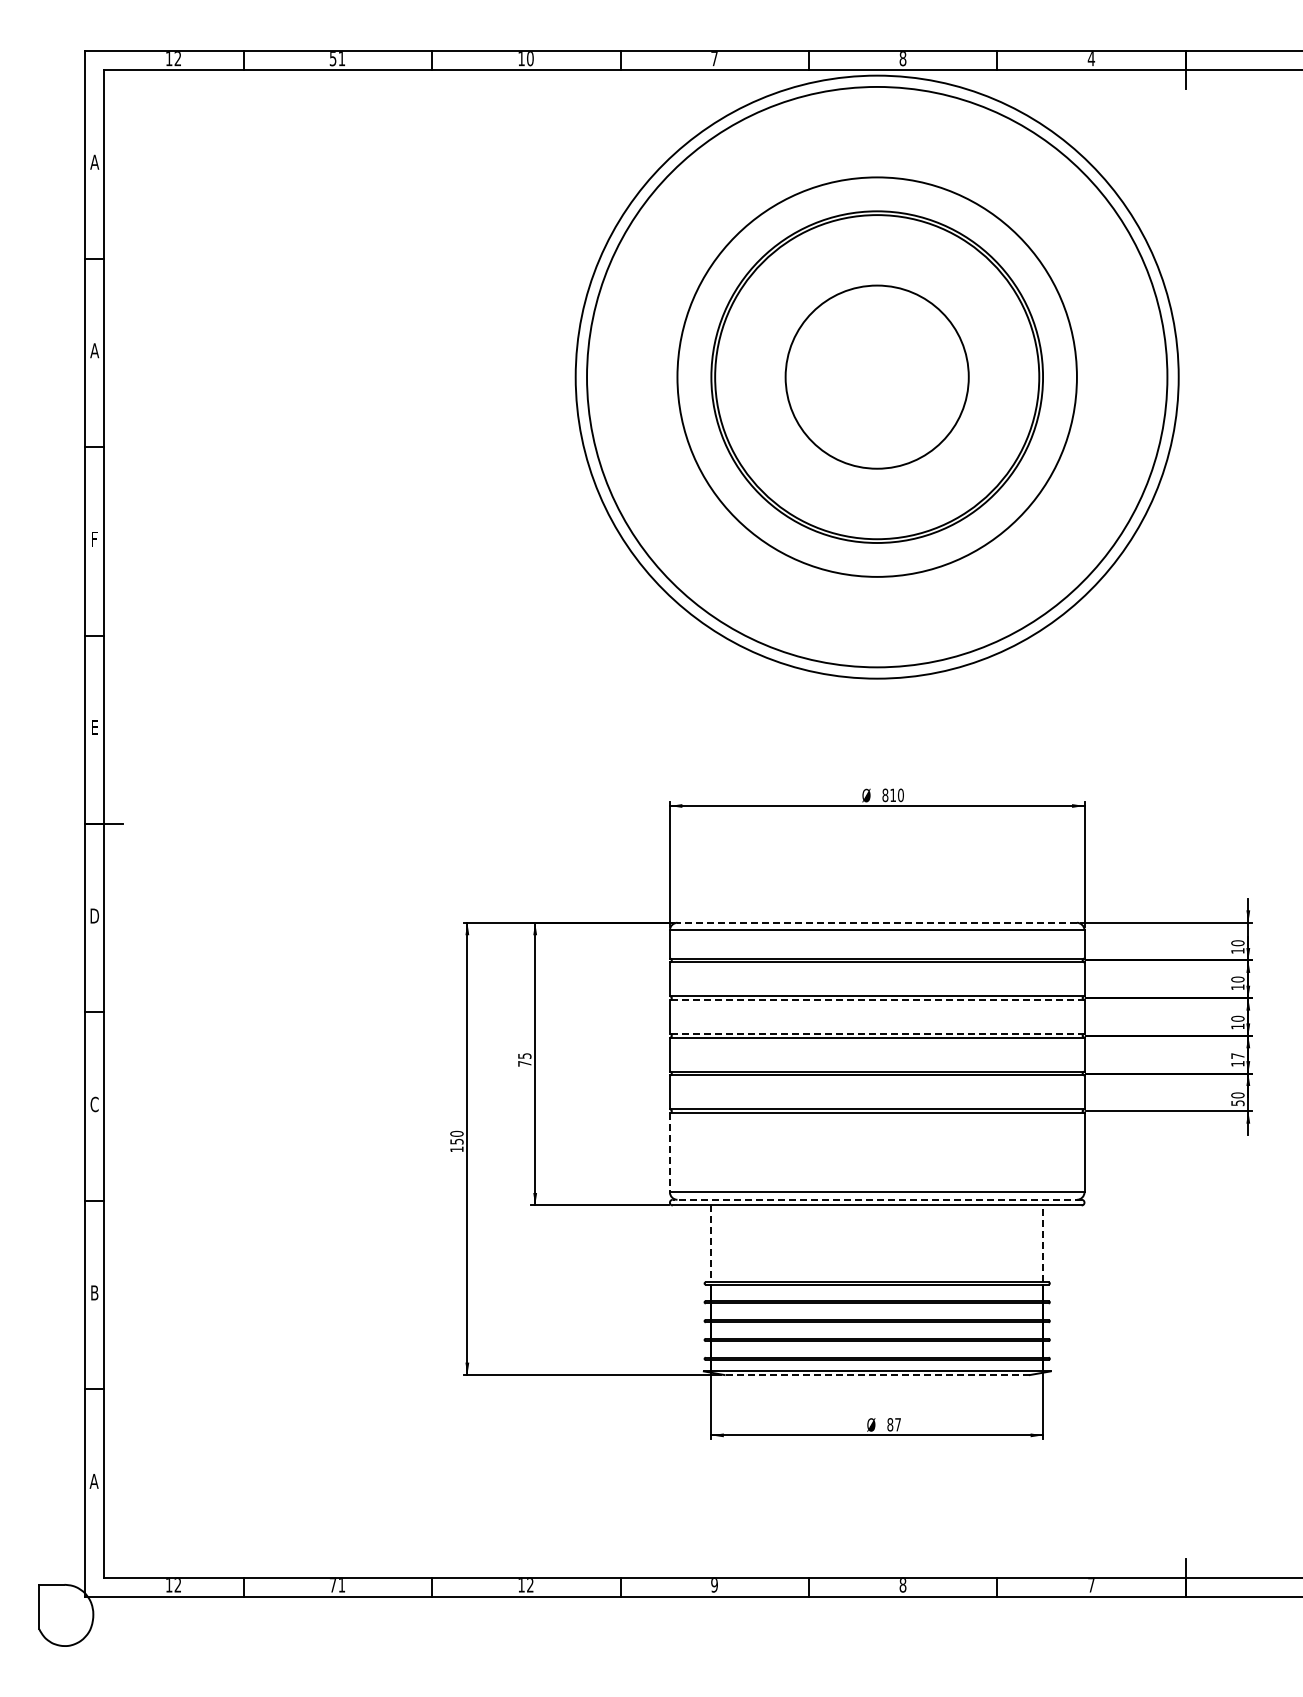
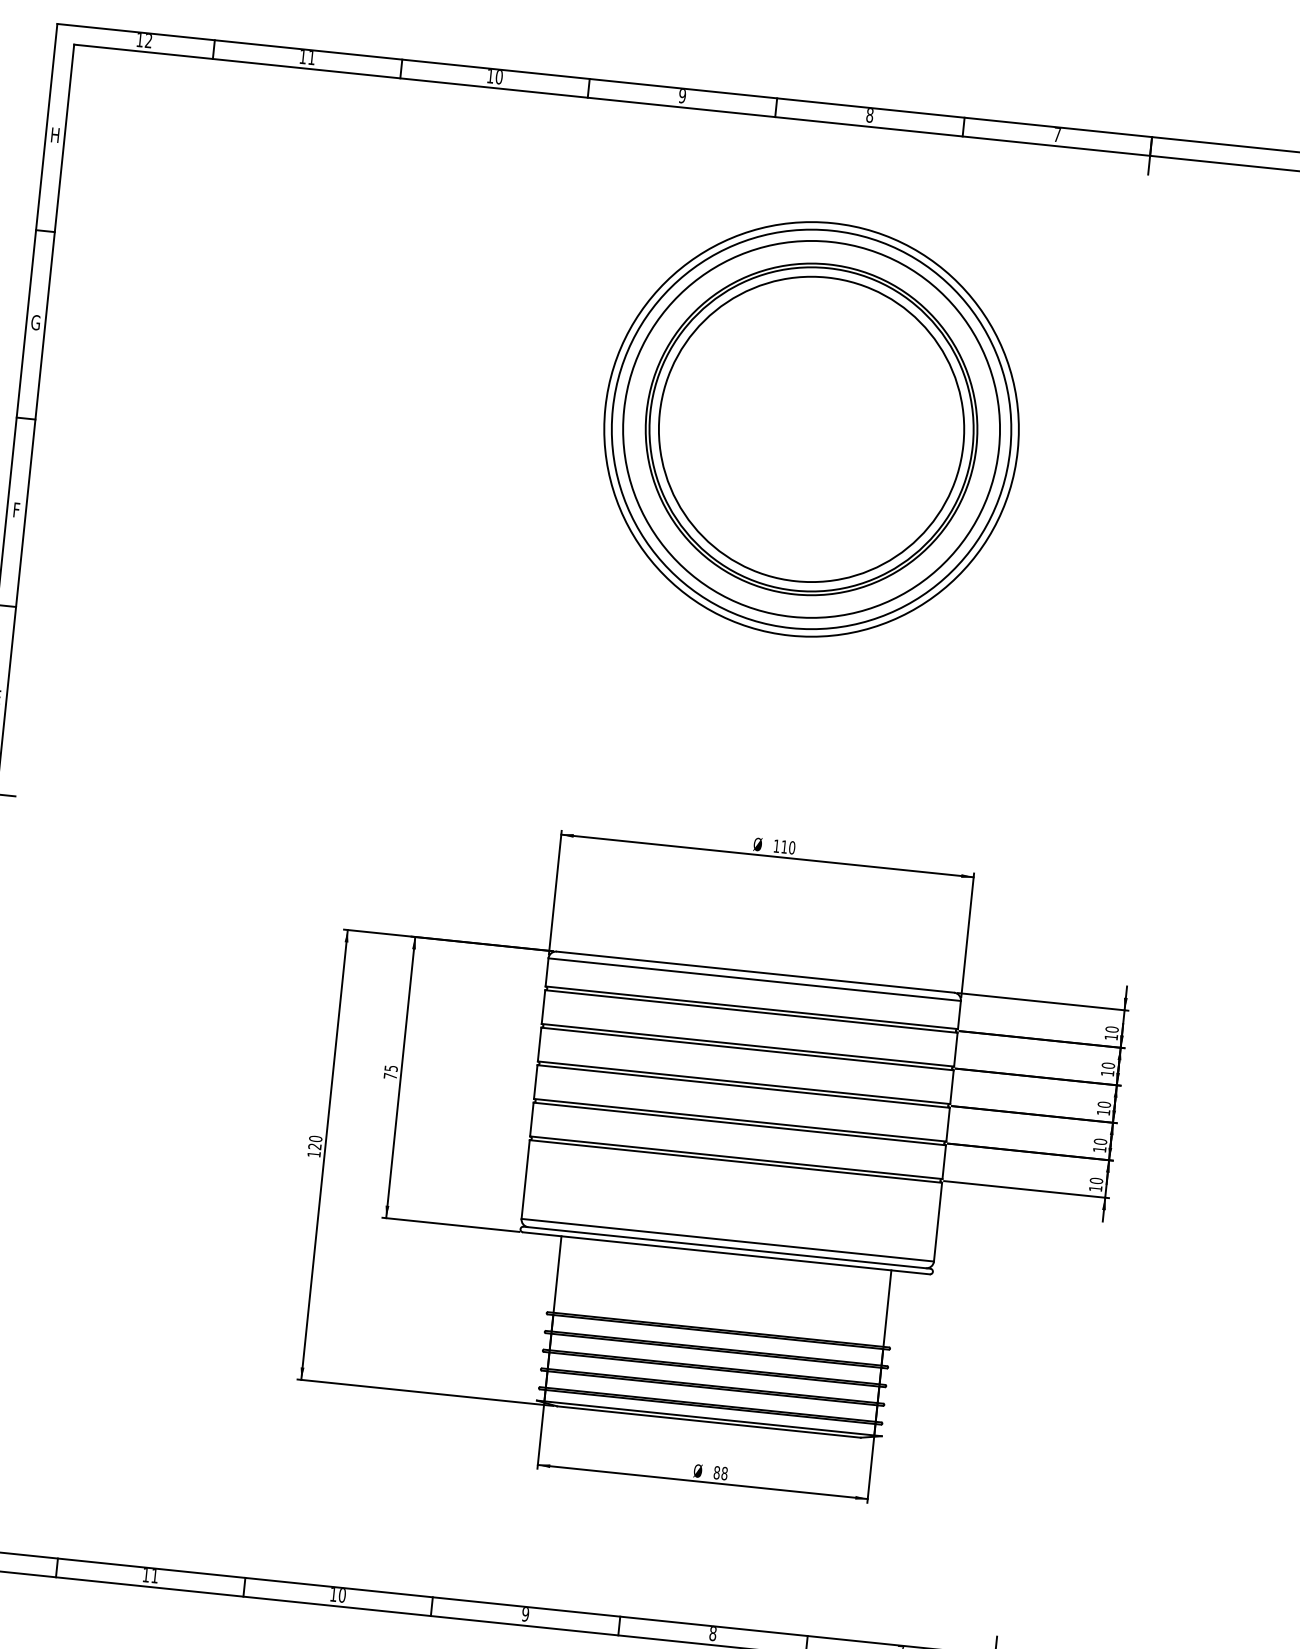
text: (332, 59) -> (302, 57), 51 -> 11
text: (714, 59) -> (682, 96), 7 -> 9
text: (1091, 59) -> (1057, 135), 4 -> 7
text: (94, 161) -> (55, 134), A -> H
text: (94, 350) -> (35, 322), A -> G
circle: (876, 376) -> (810, 428), size x0.62
circle: (876, 376) -> (810, 428), size x0.71
circle: (876, 376) -> (810, 428), size x1.67
text: (885, 795) -> (776, 846), 810 -> 110
line: (877, 922) -> (755, 971), dashed -> solid
line: (876, 1000) -> (746, 1049), dashed -> solid
line: (876, 1033) -> (743, 1082), dashed -> solid
text: (1237, 1056) -> (1100, 1142), 17 -> 10
text: (1237, 1103) -> (1095, 1188), 50 -> 10
text: (456, 1141) -> (314, 1146), 150 -> 120
line: (669, 1152) -> (525, 1179), dashed -> solid
line: (876, 1199) -> (726, 1247), dashed -> solid
line: (1043, 1243) -> (887, 1308), dashed -> solid
line: (711, 1244) -> (557, 1275), dashed -> solid
line: (877, 1375) -> (709, 1422), dashed -> solid
text: (898, 1424) -> (725, 1473), 87 -> 88
text: (333, 1585) -> (146, 1575), 71 -> 11
text: (530, 1585) -> (342, 1595), 12 -> 10

